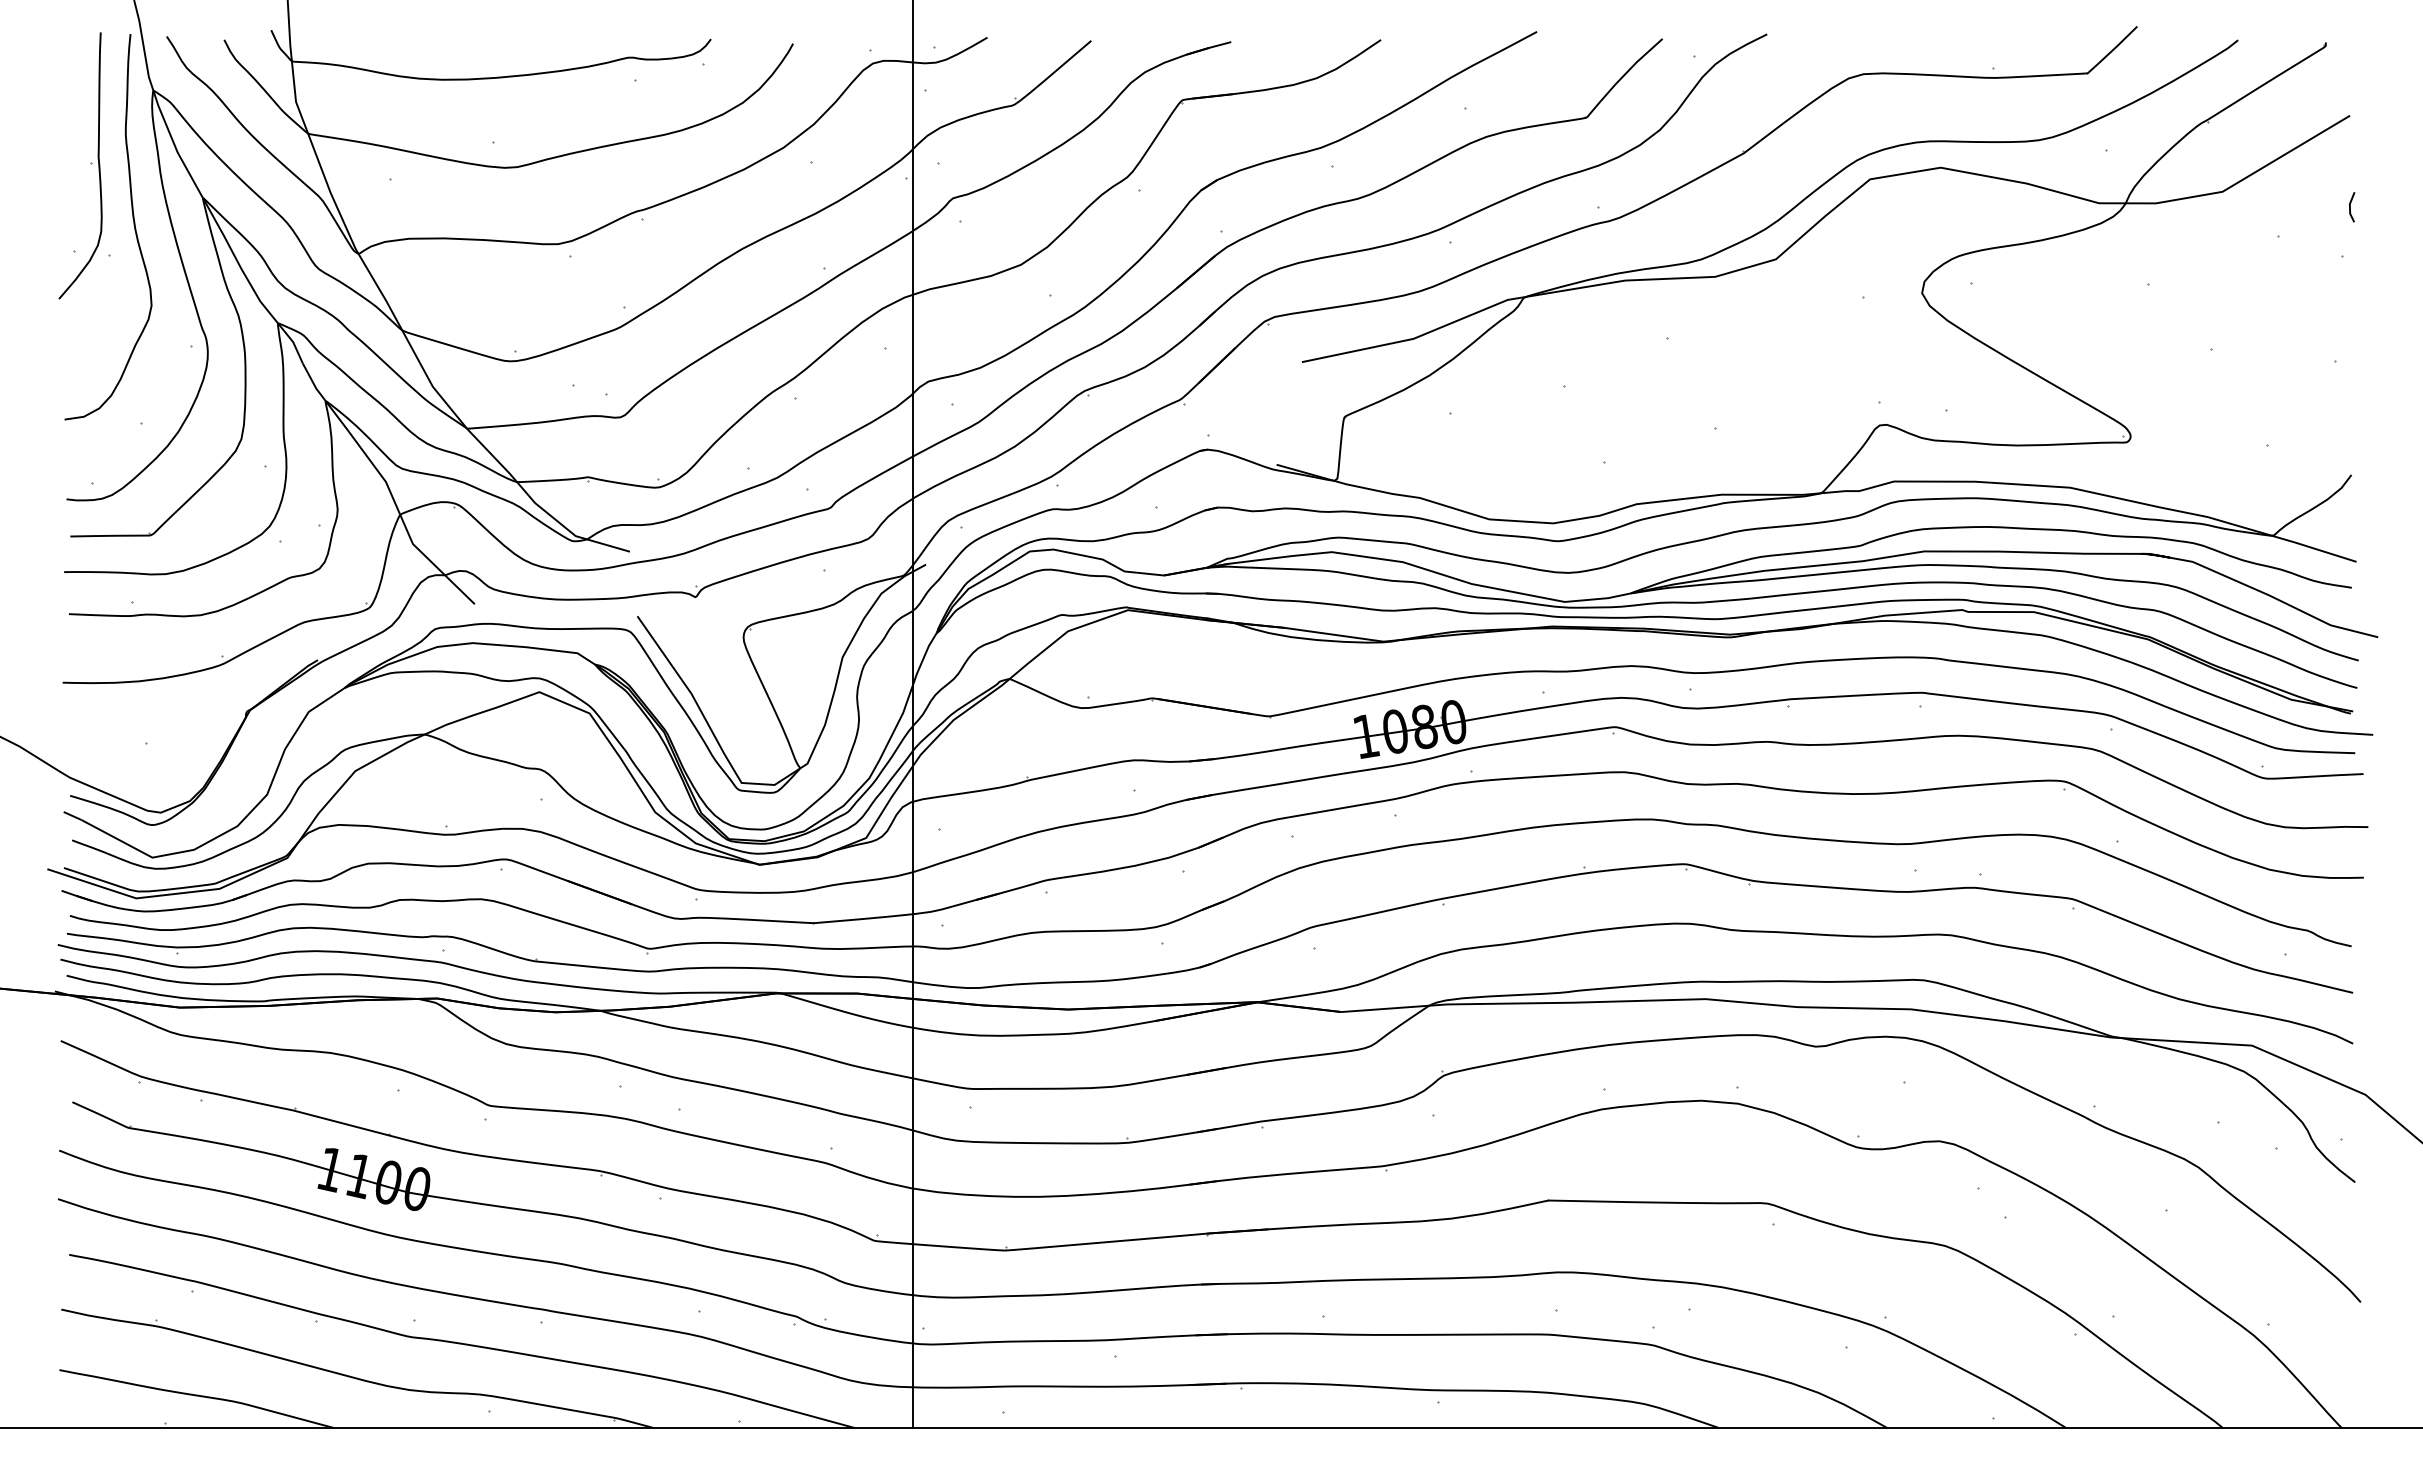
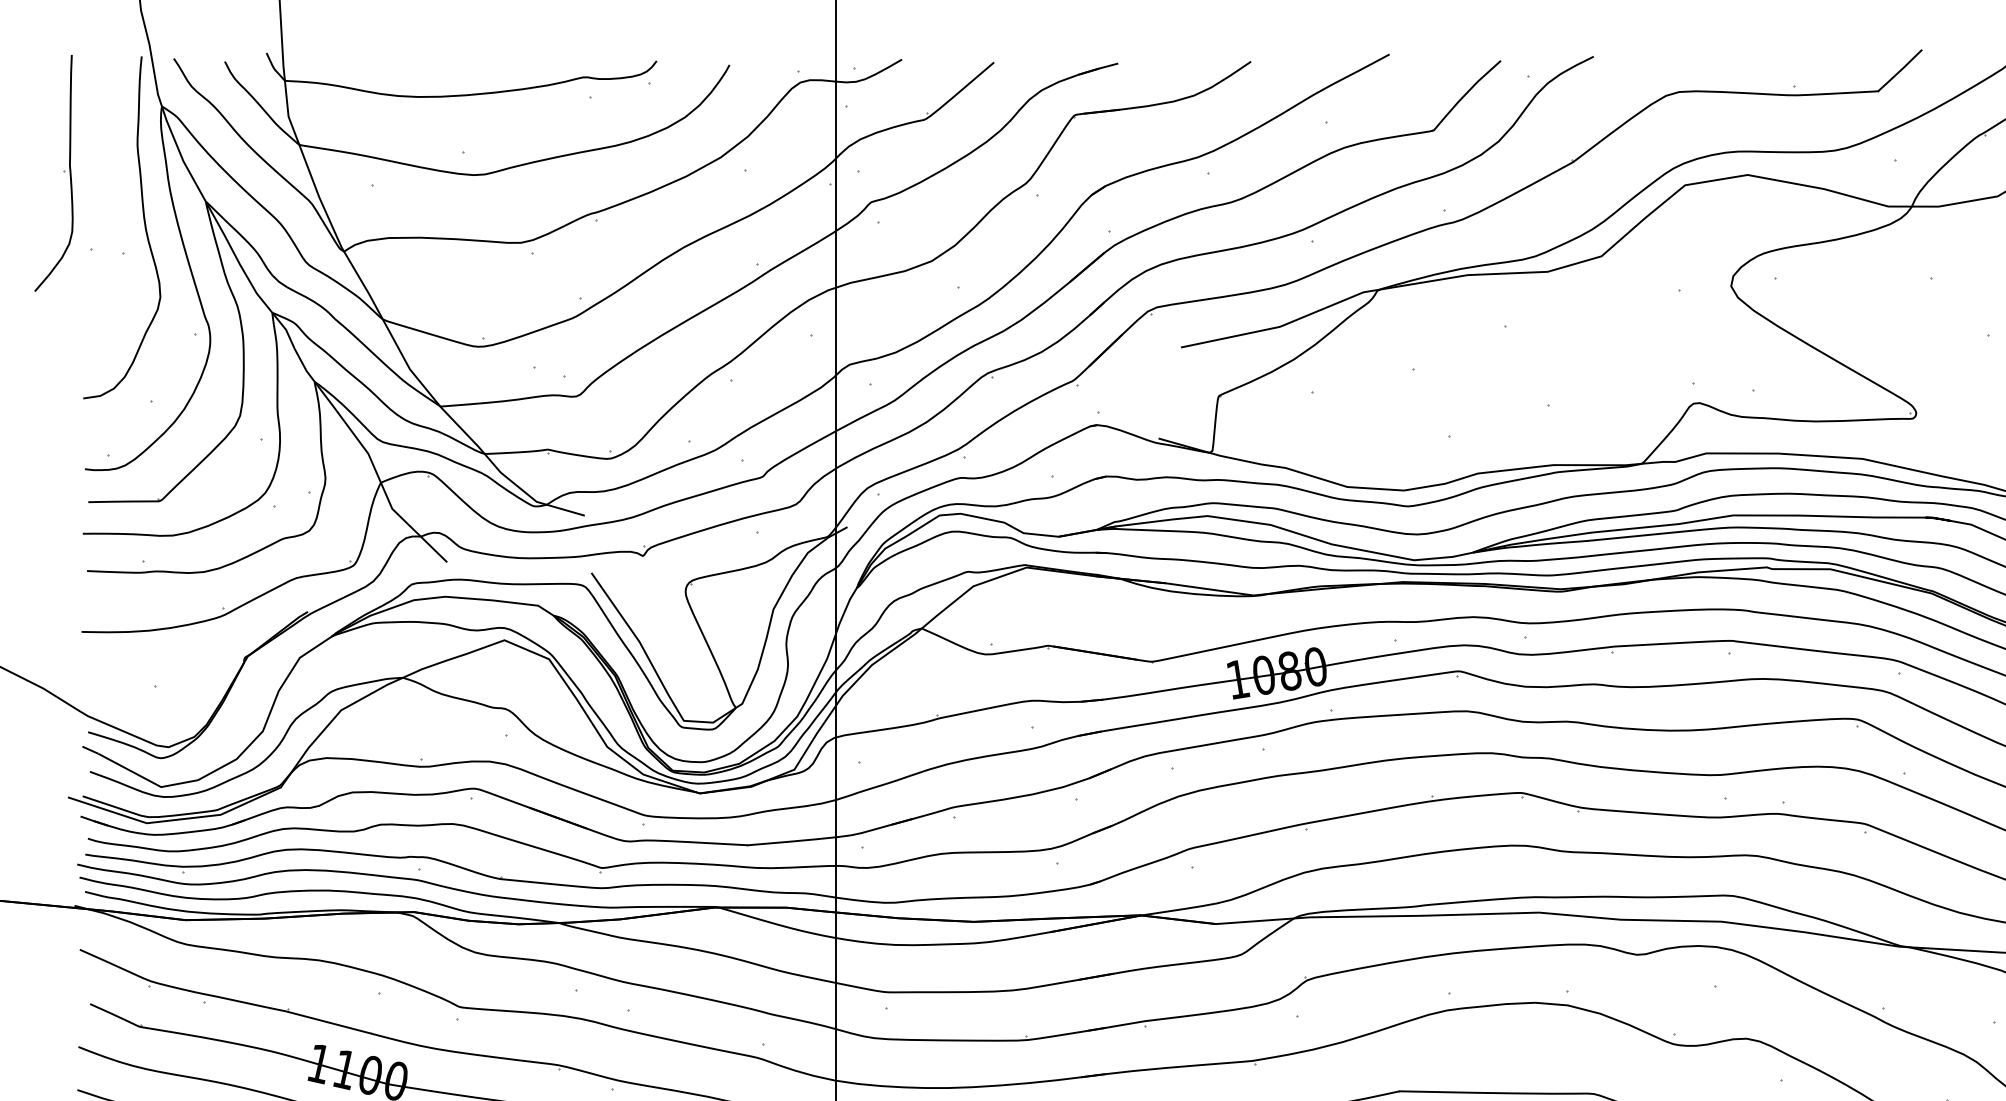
part: (90, 163) -> (62, 171), moved

